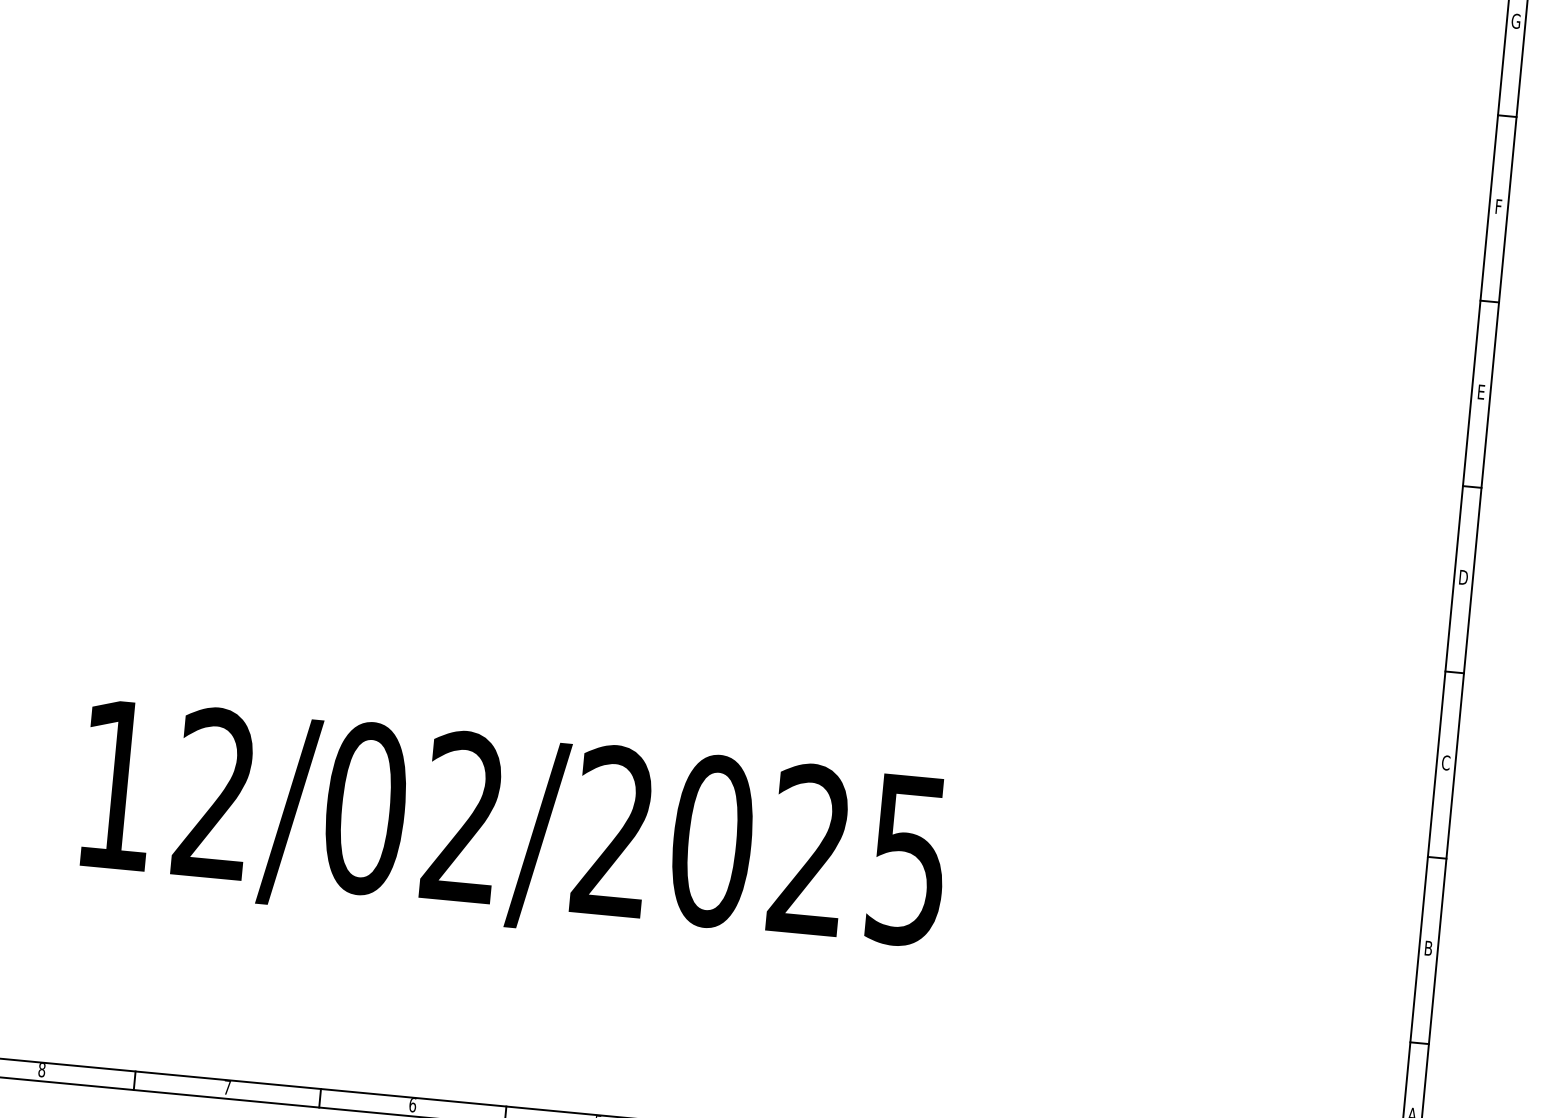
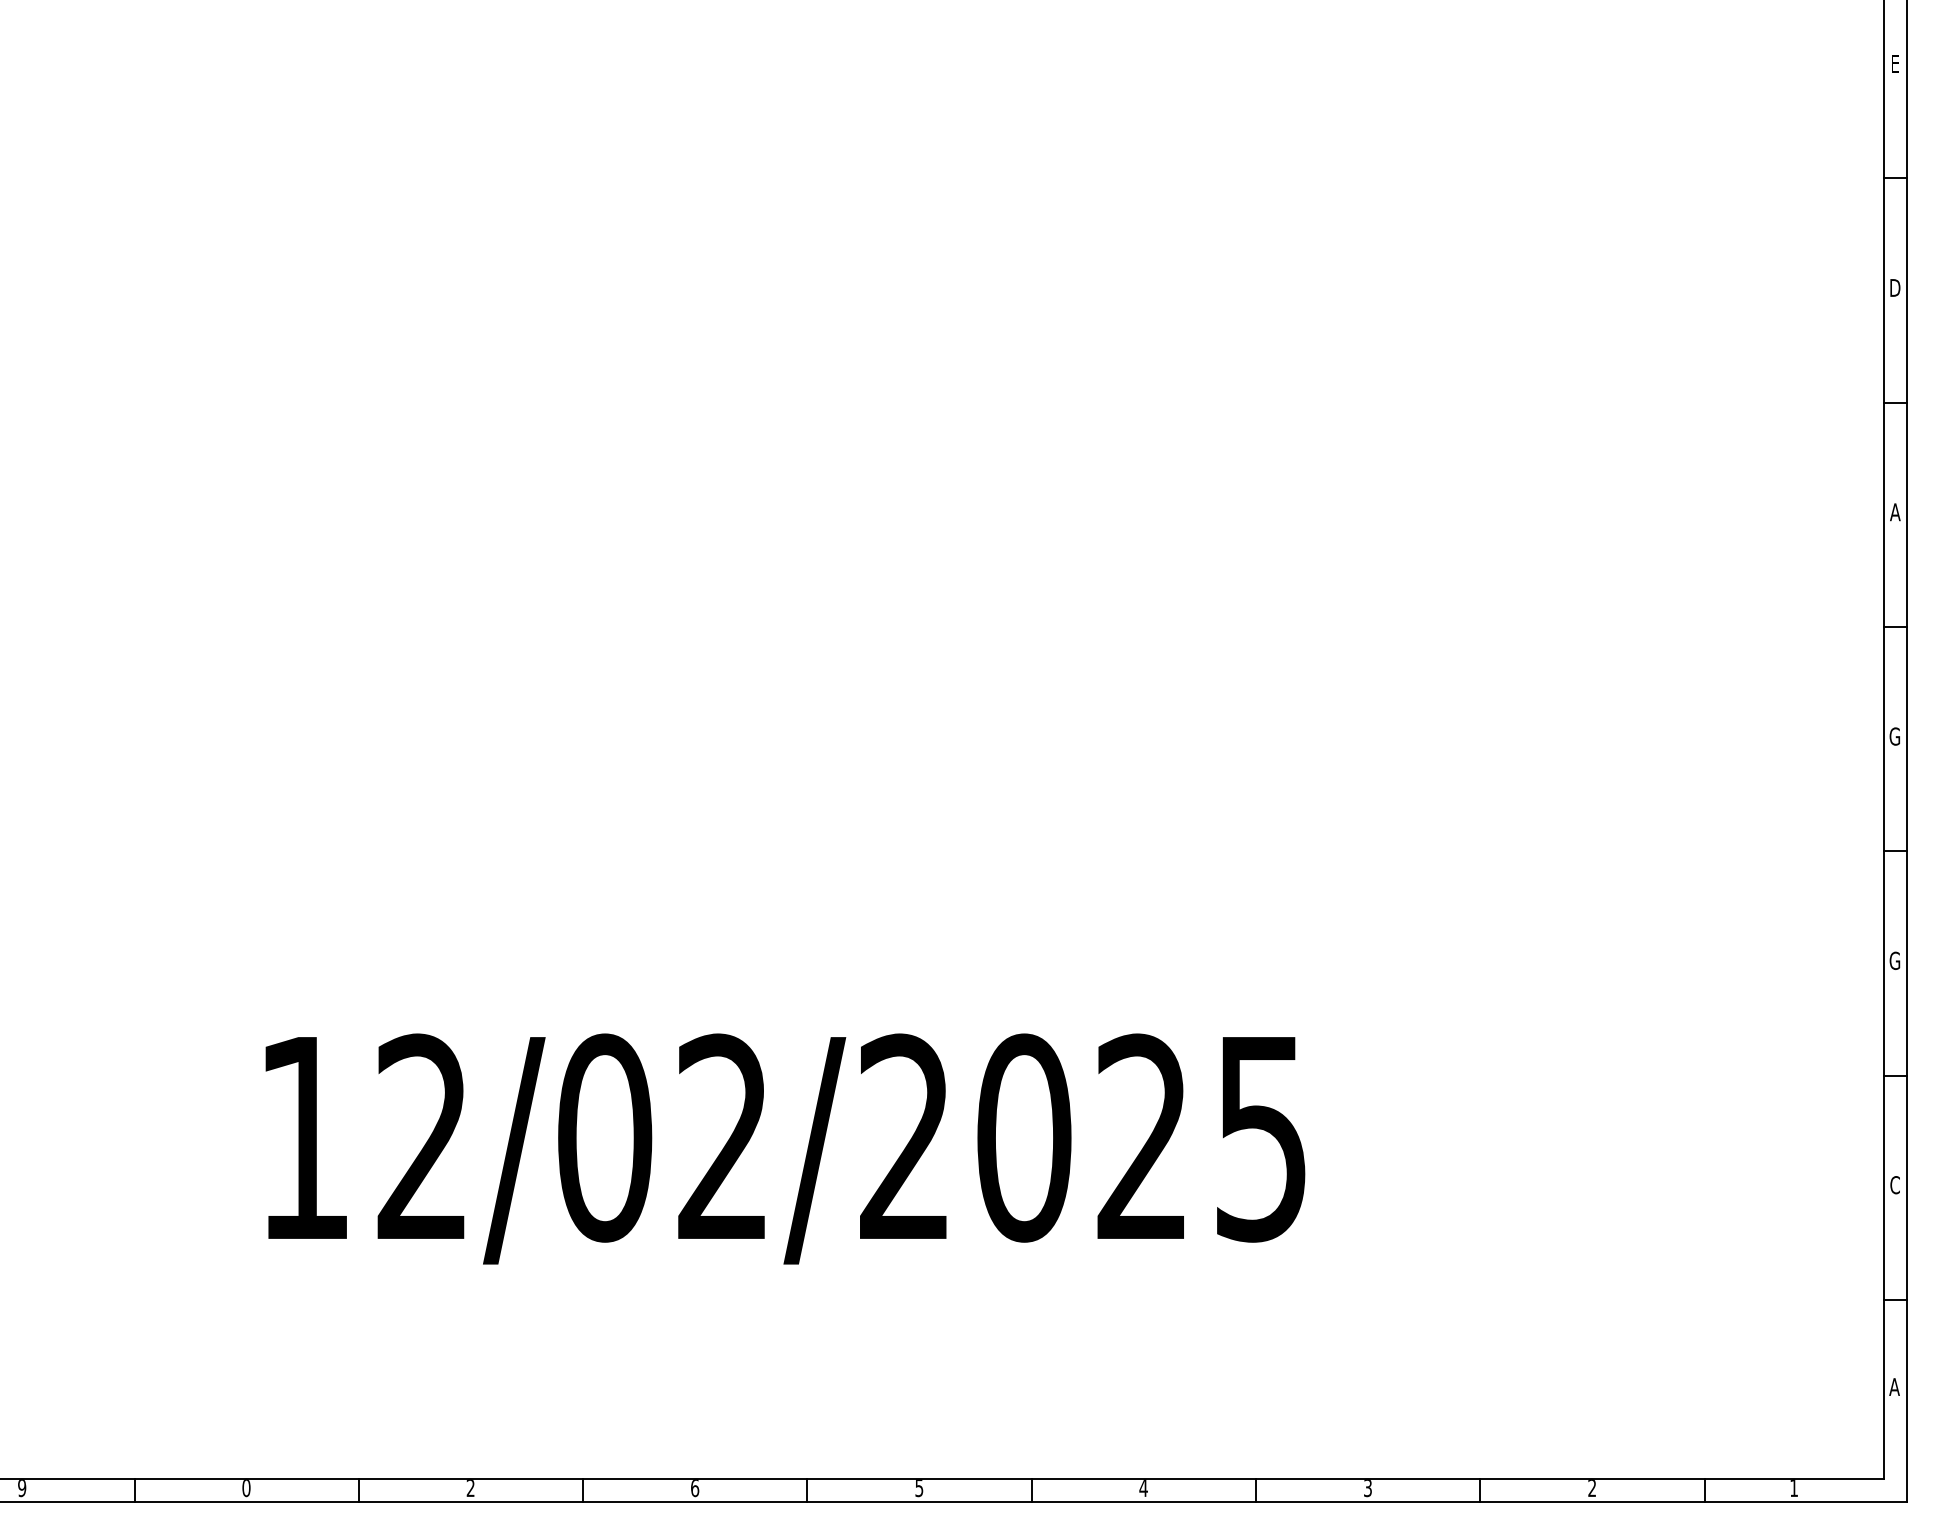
text: (1515, 21) -> (1894, 63), G -> E
text: (1498, 206) -> (1895, 287), F -> D
text: (1481, 392) -> (1895, 512), E -> A
text: (1463, 577) -> (1894, 736), D -> G
text: (1445, 762) -> (1894, 960), C -> G
text: (1427, 948) -> (1894, 1185), B -> C
text: (42, 1070) -> (246, 1488), 8 -> 0
text: (227, 1087) -> (470, 1488), 7 -> 2

